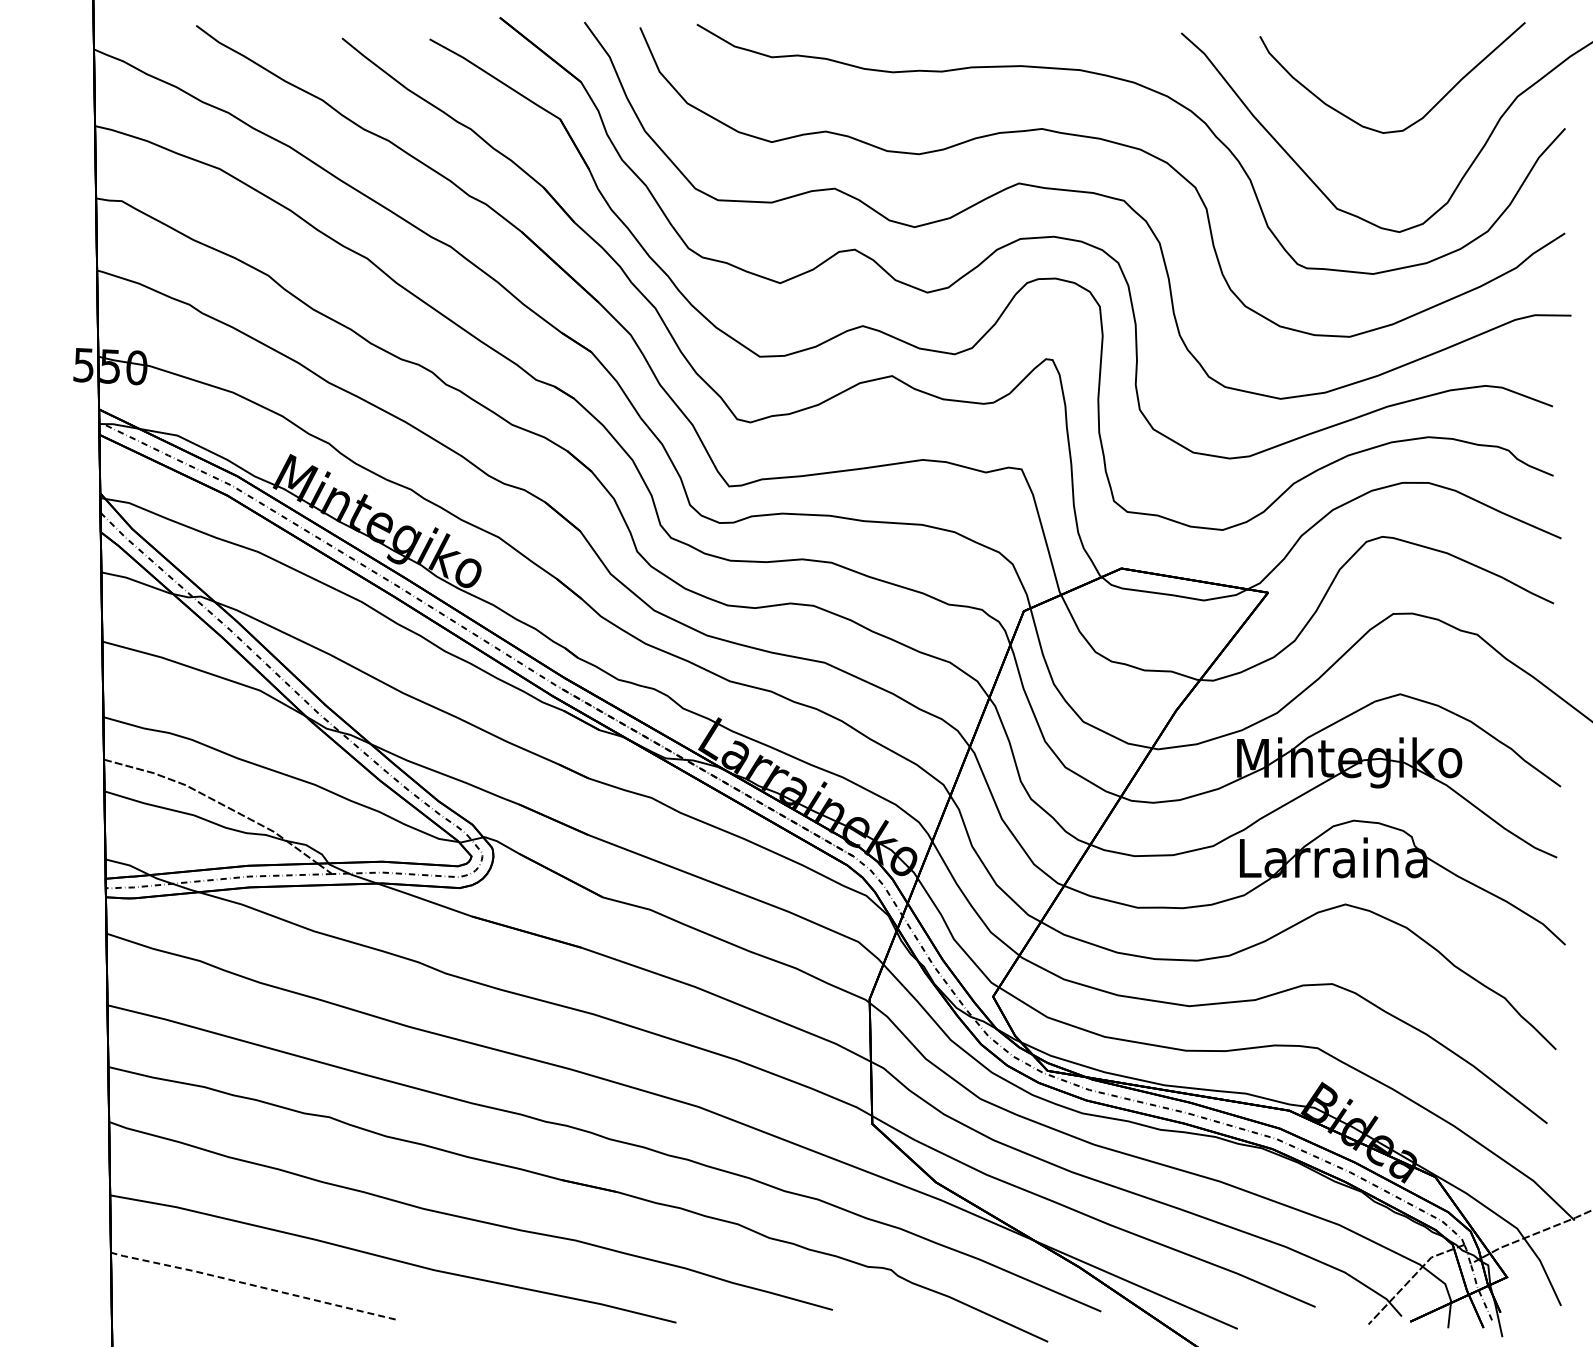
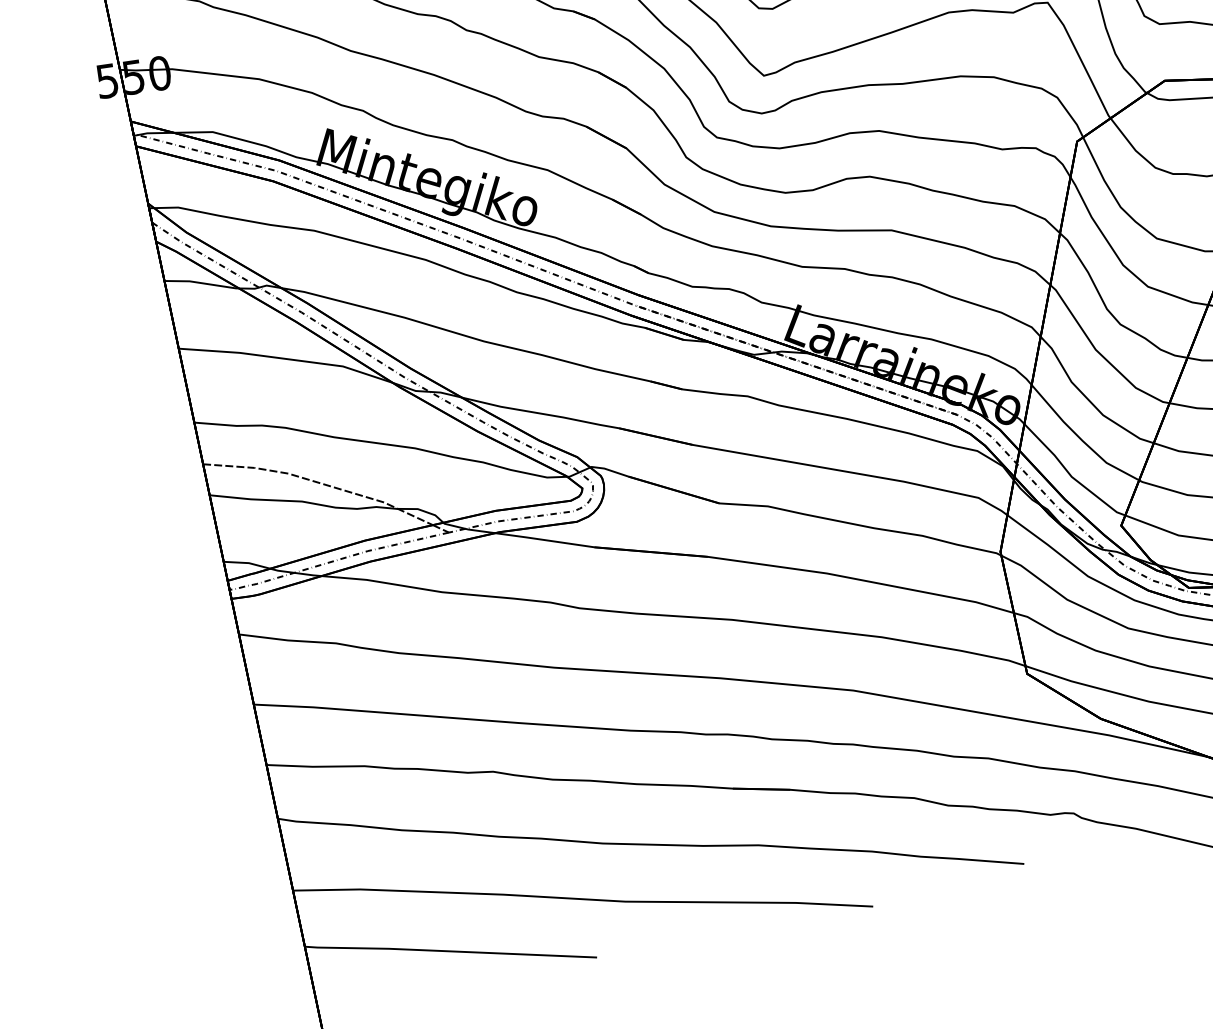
line: (252, 1285) -> (450, 951), dashed -> solid

